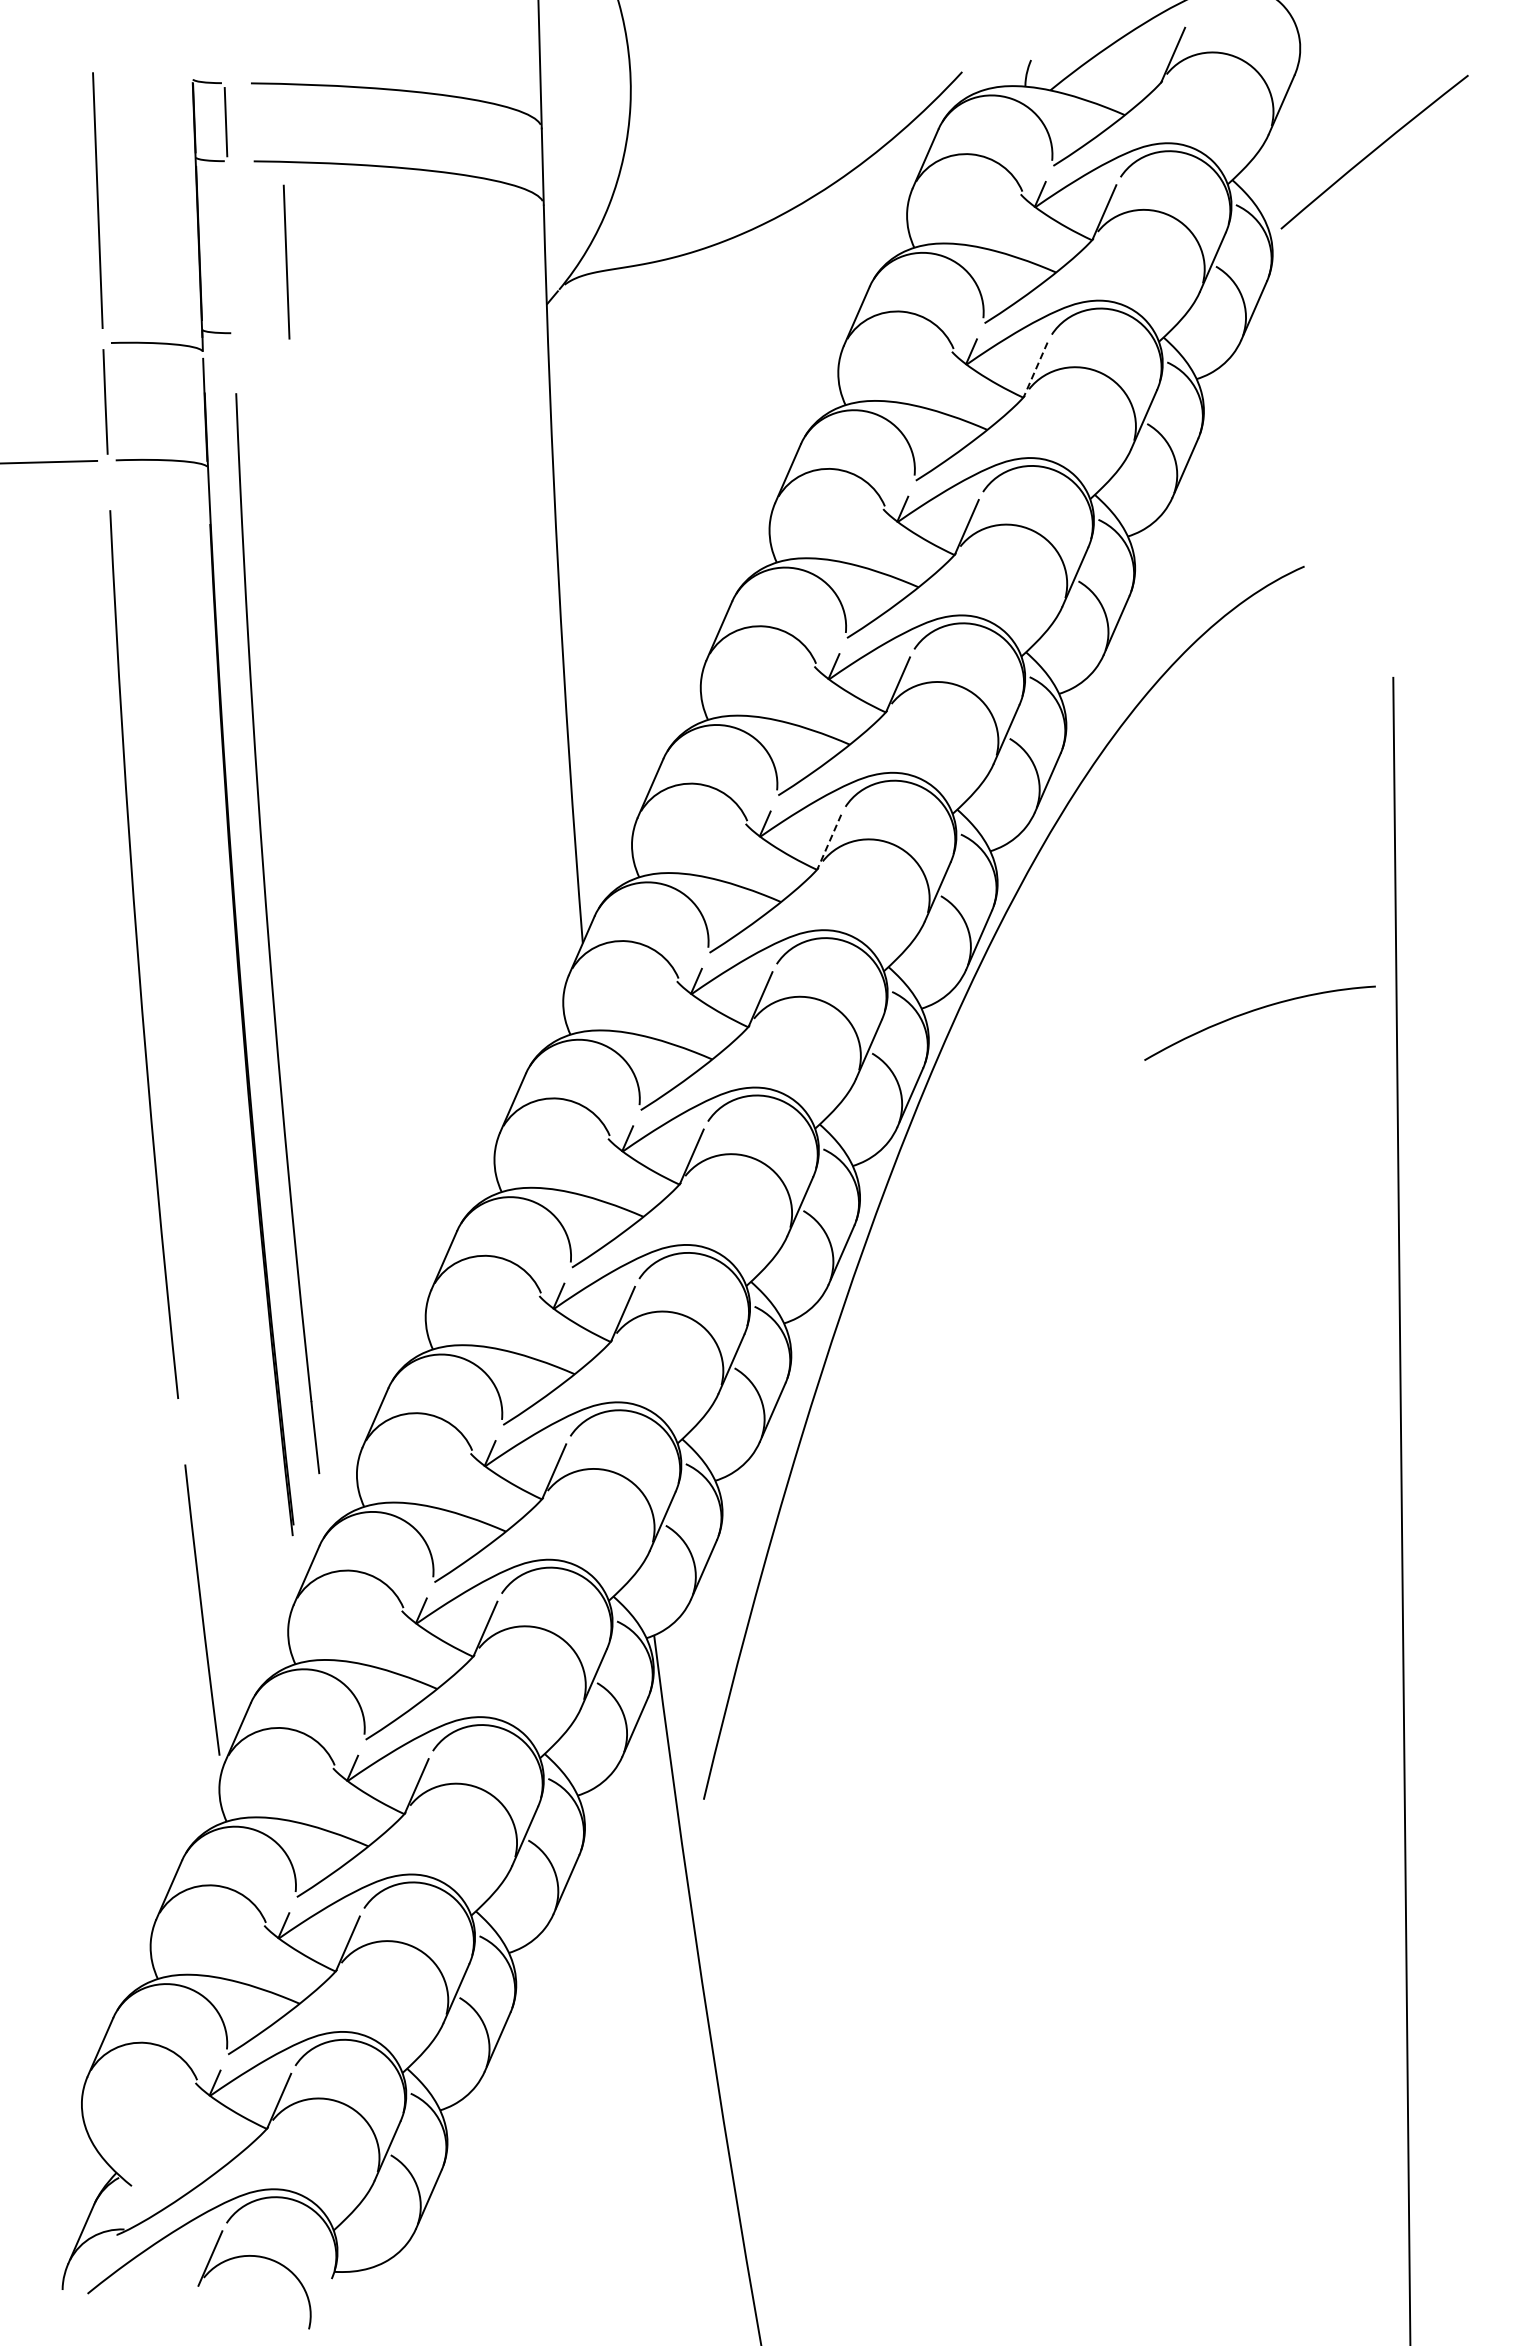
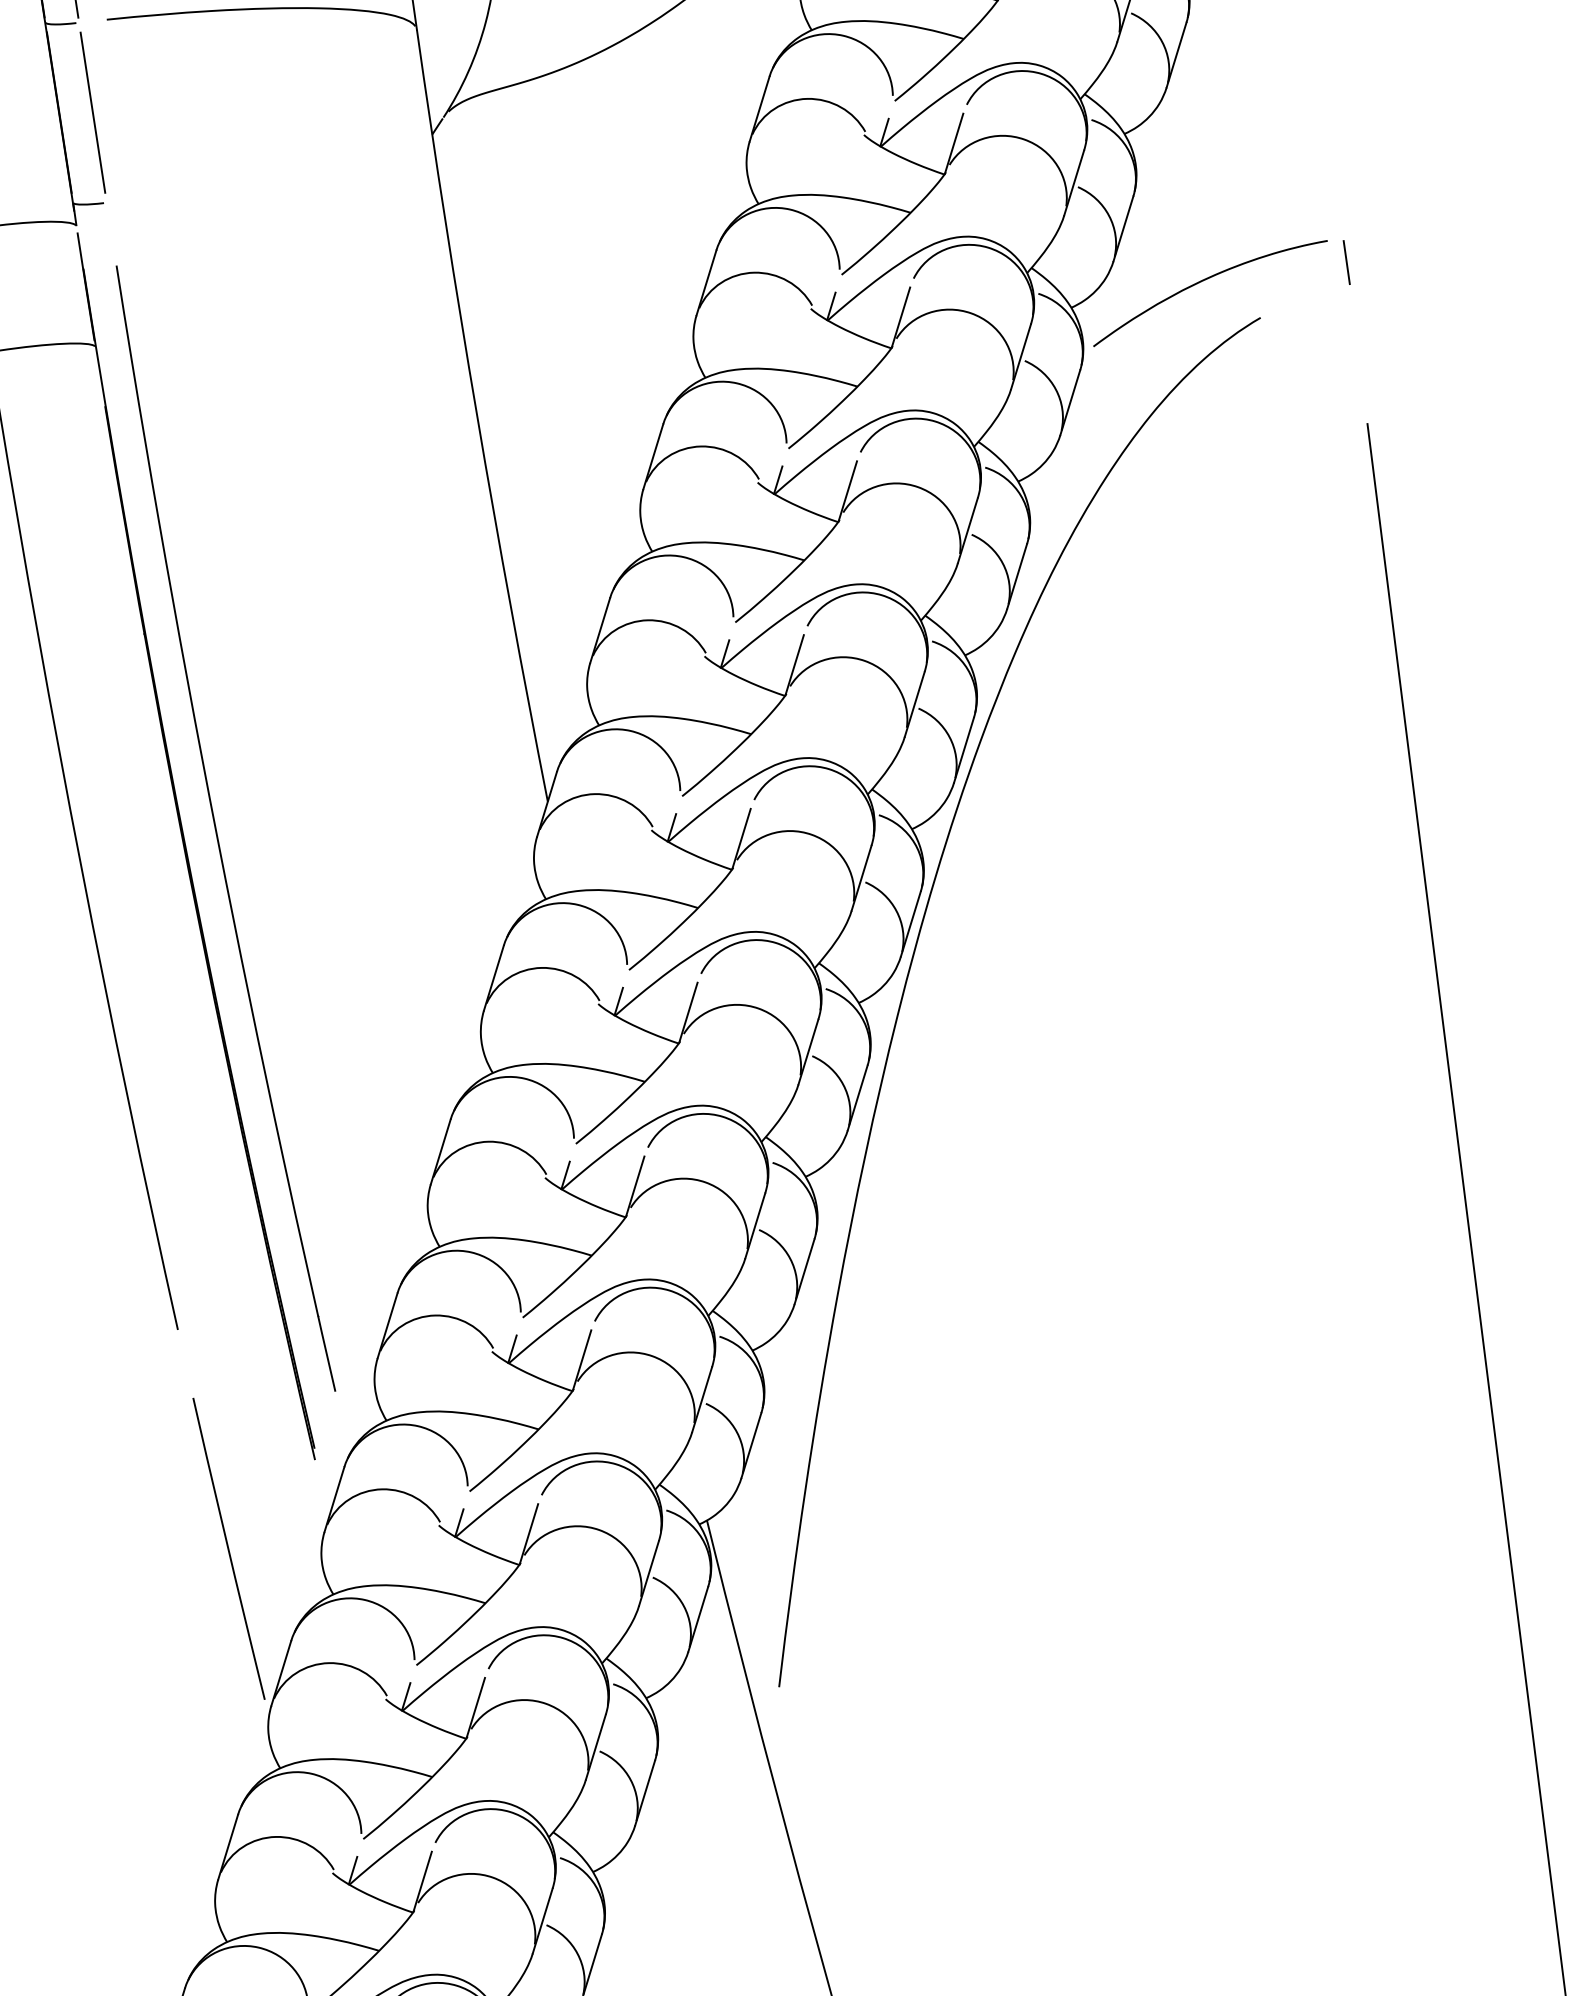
line: (286, 261) -> (92, 112), moved
line: (1035, 369) -> (953, 143), dashed -> solid
line: (1390, 523) -> (1345, 262), added
line: (829, 842) -> (794, 665), dashed -> solid
curve: (1254, 1011) -> (1203, 281), moved

